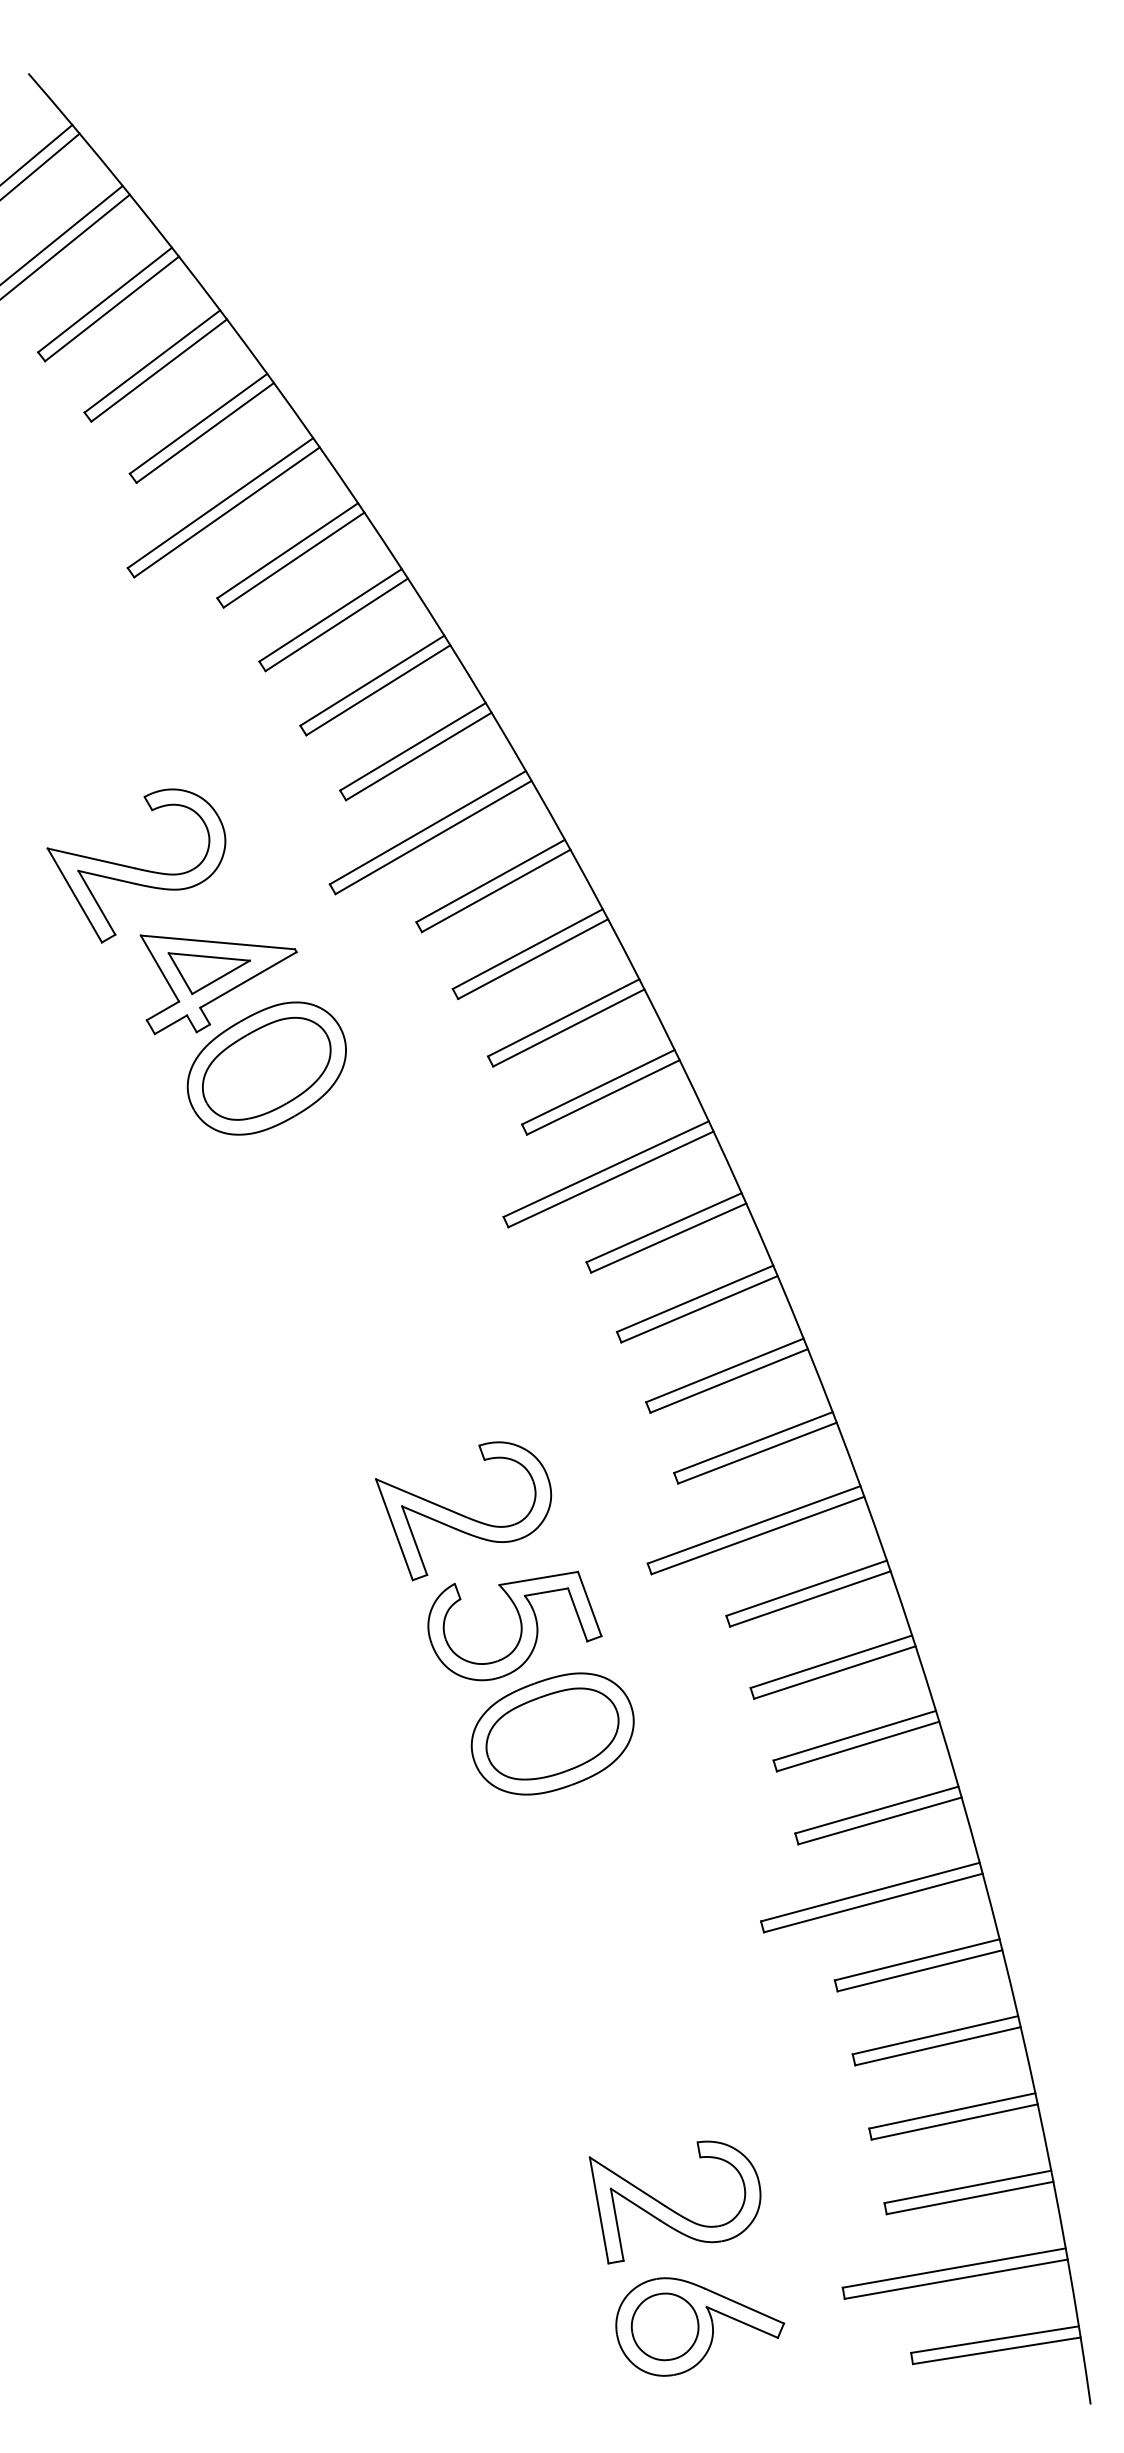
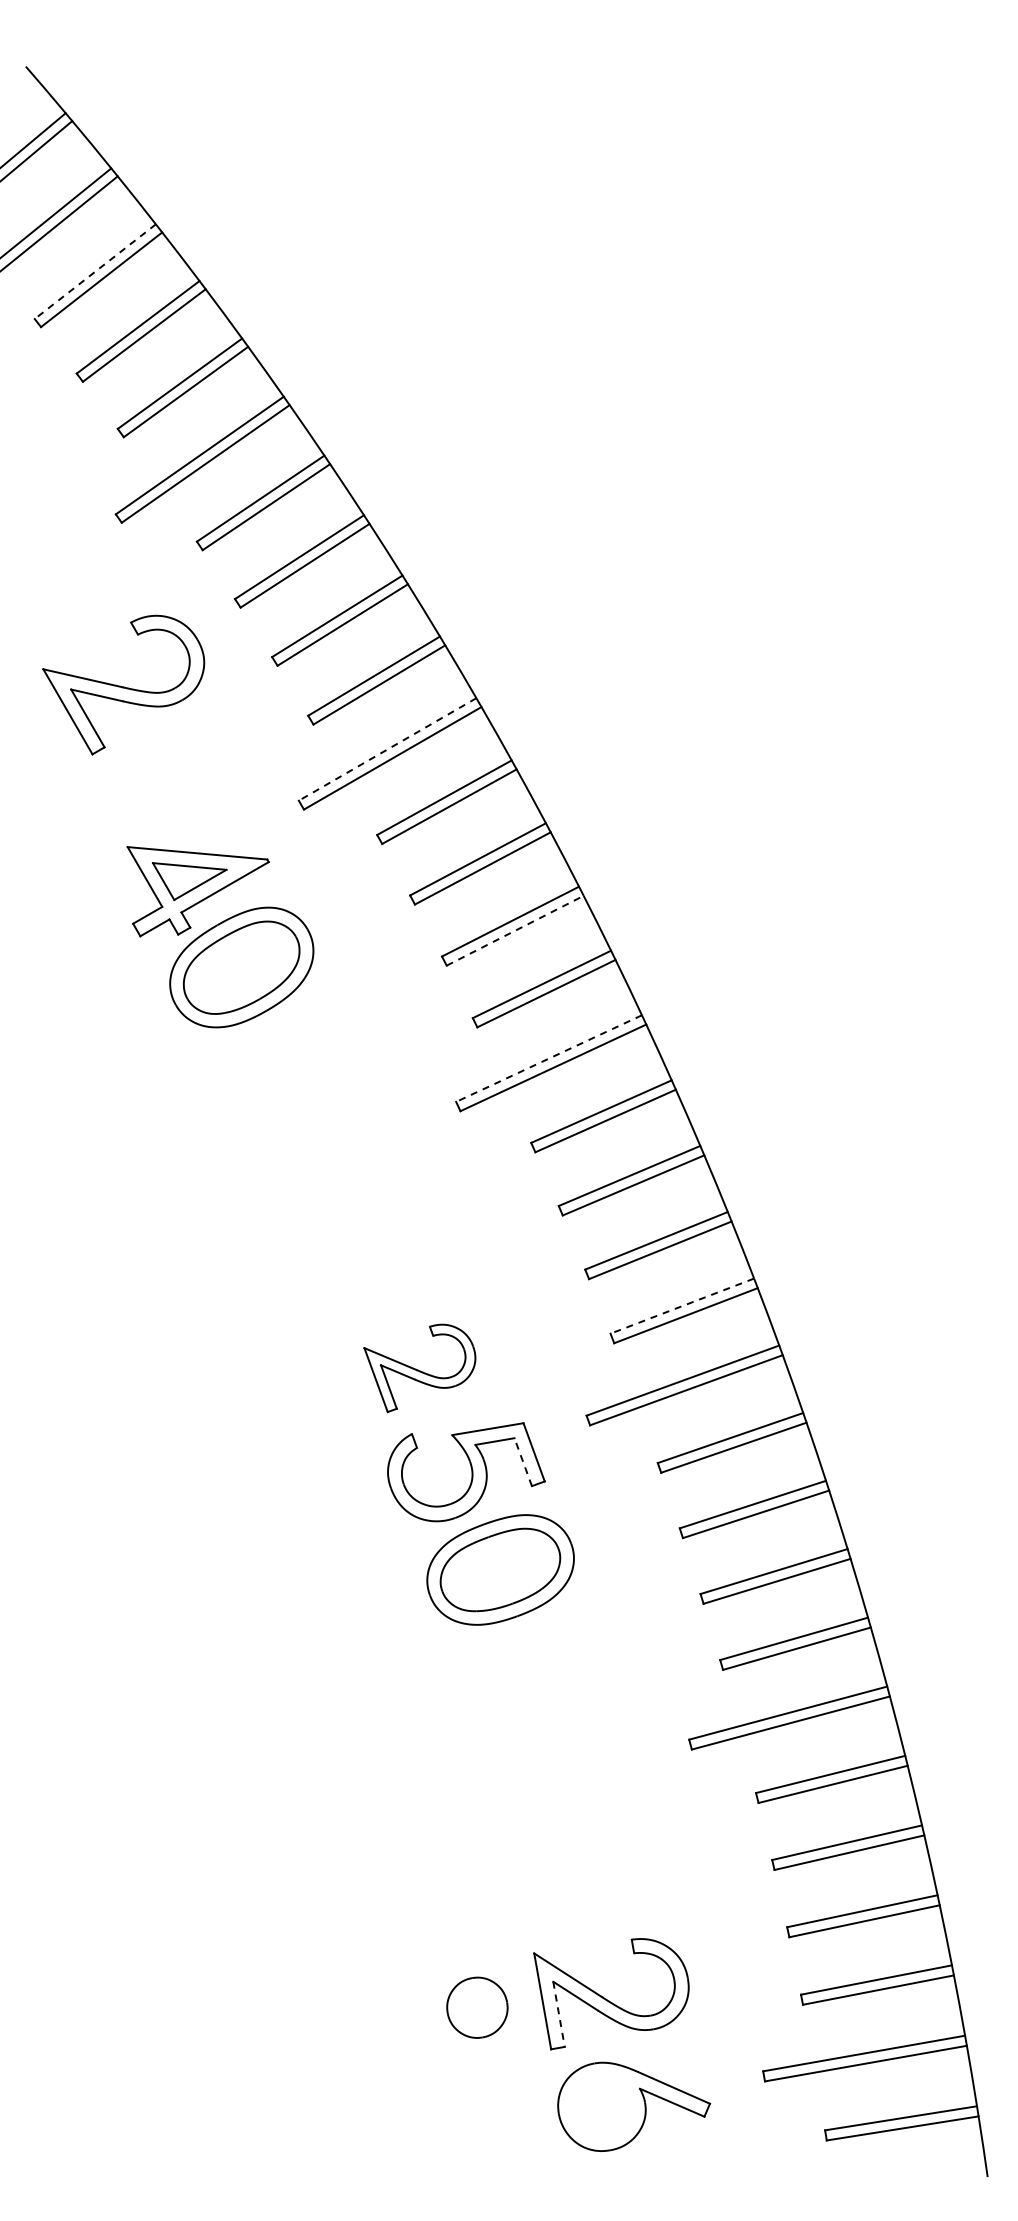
line: (105, 299) -> (95, 271), solid -> dashed
line: (427, 827) -> (387, 749), solid -> dashed
part: (136, 865) -> (123, 684), moved
line: (569, 1027) -> (515, 930), solid -> dashed
line: (606, 1169) -> (549, 1058), solid -> dashed
line: (753, 1442) -> (682, 1306), solid -> dashed
part: (463, 1511) -> (419, 1368), size x0.7
line: (578, 1615) -> (523, 1462), solid -> dashed
line: (617, 2224) -> (559, 2014), solid -> dashed
part: (665, 2326) -> (477, 2007), moved

